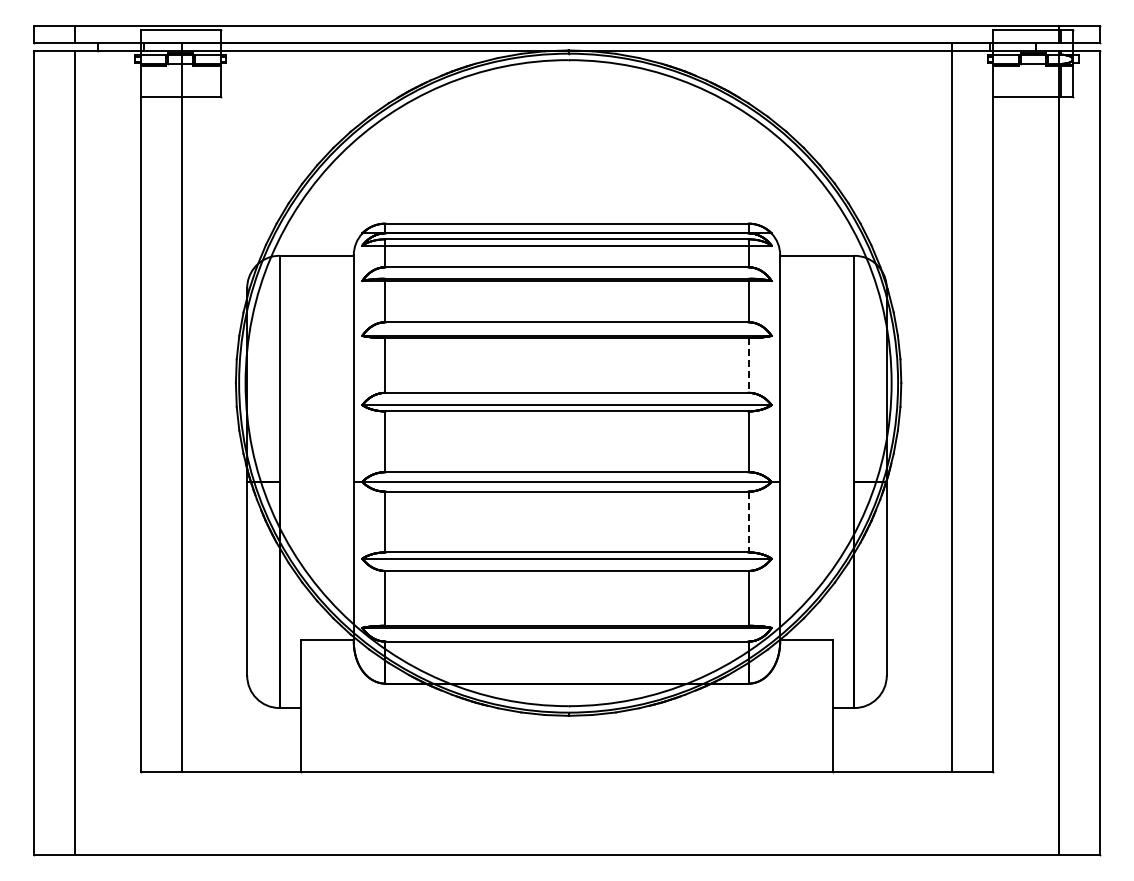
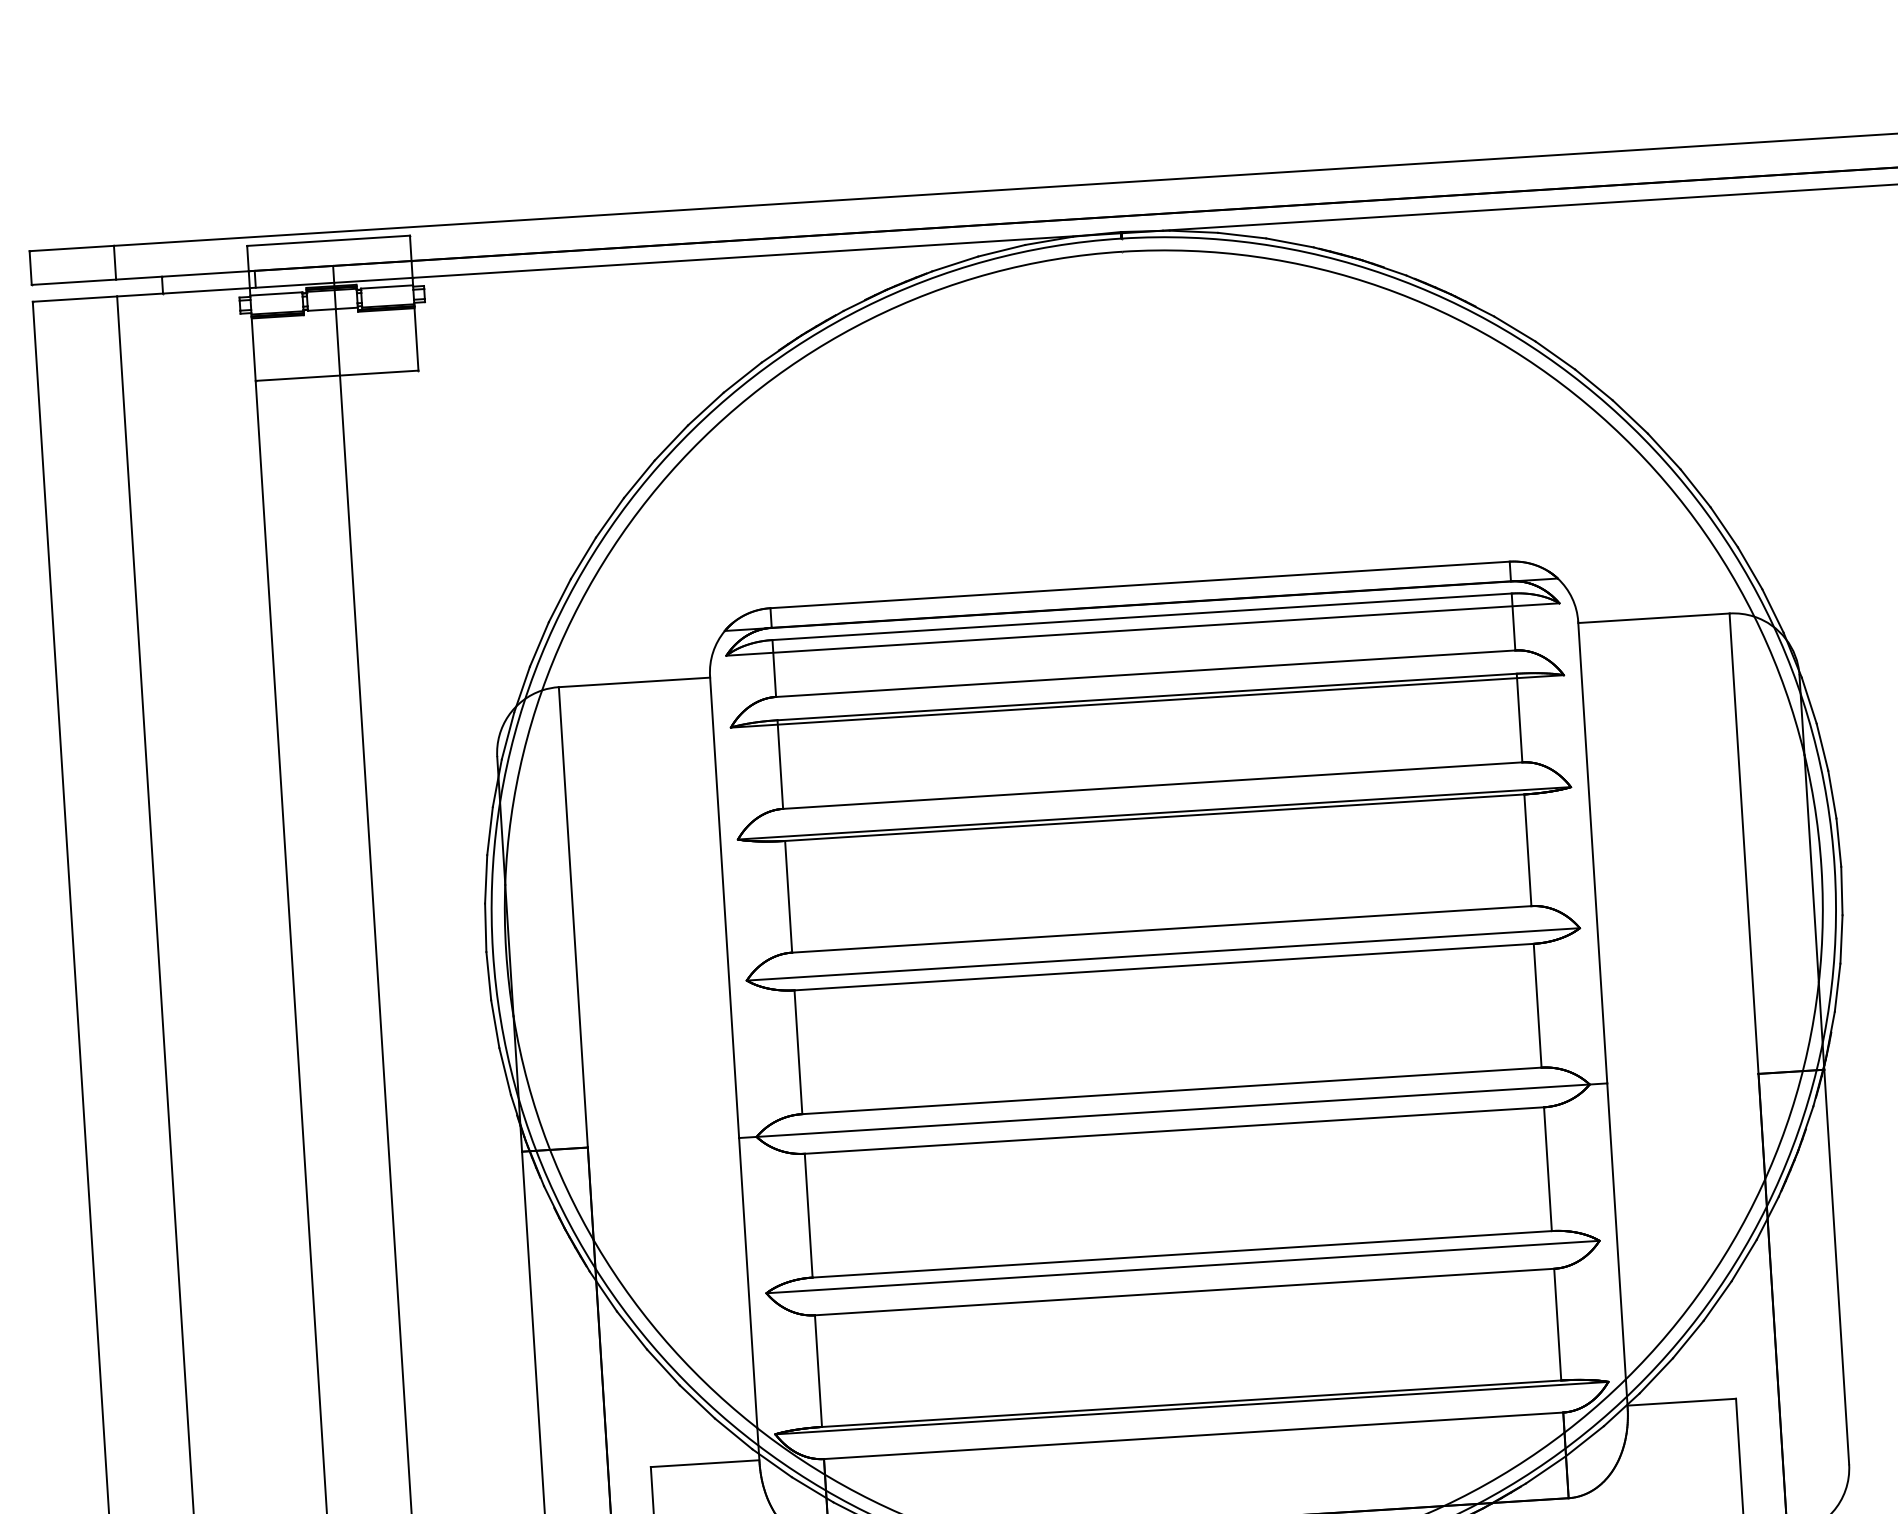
line: (748, 365) -> (1527, 850), dashed -> solid
line: (748, 522) -> (1547, 1170), dashed -> solid

